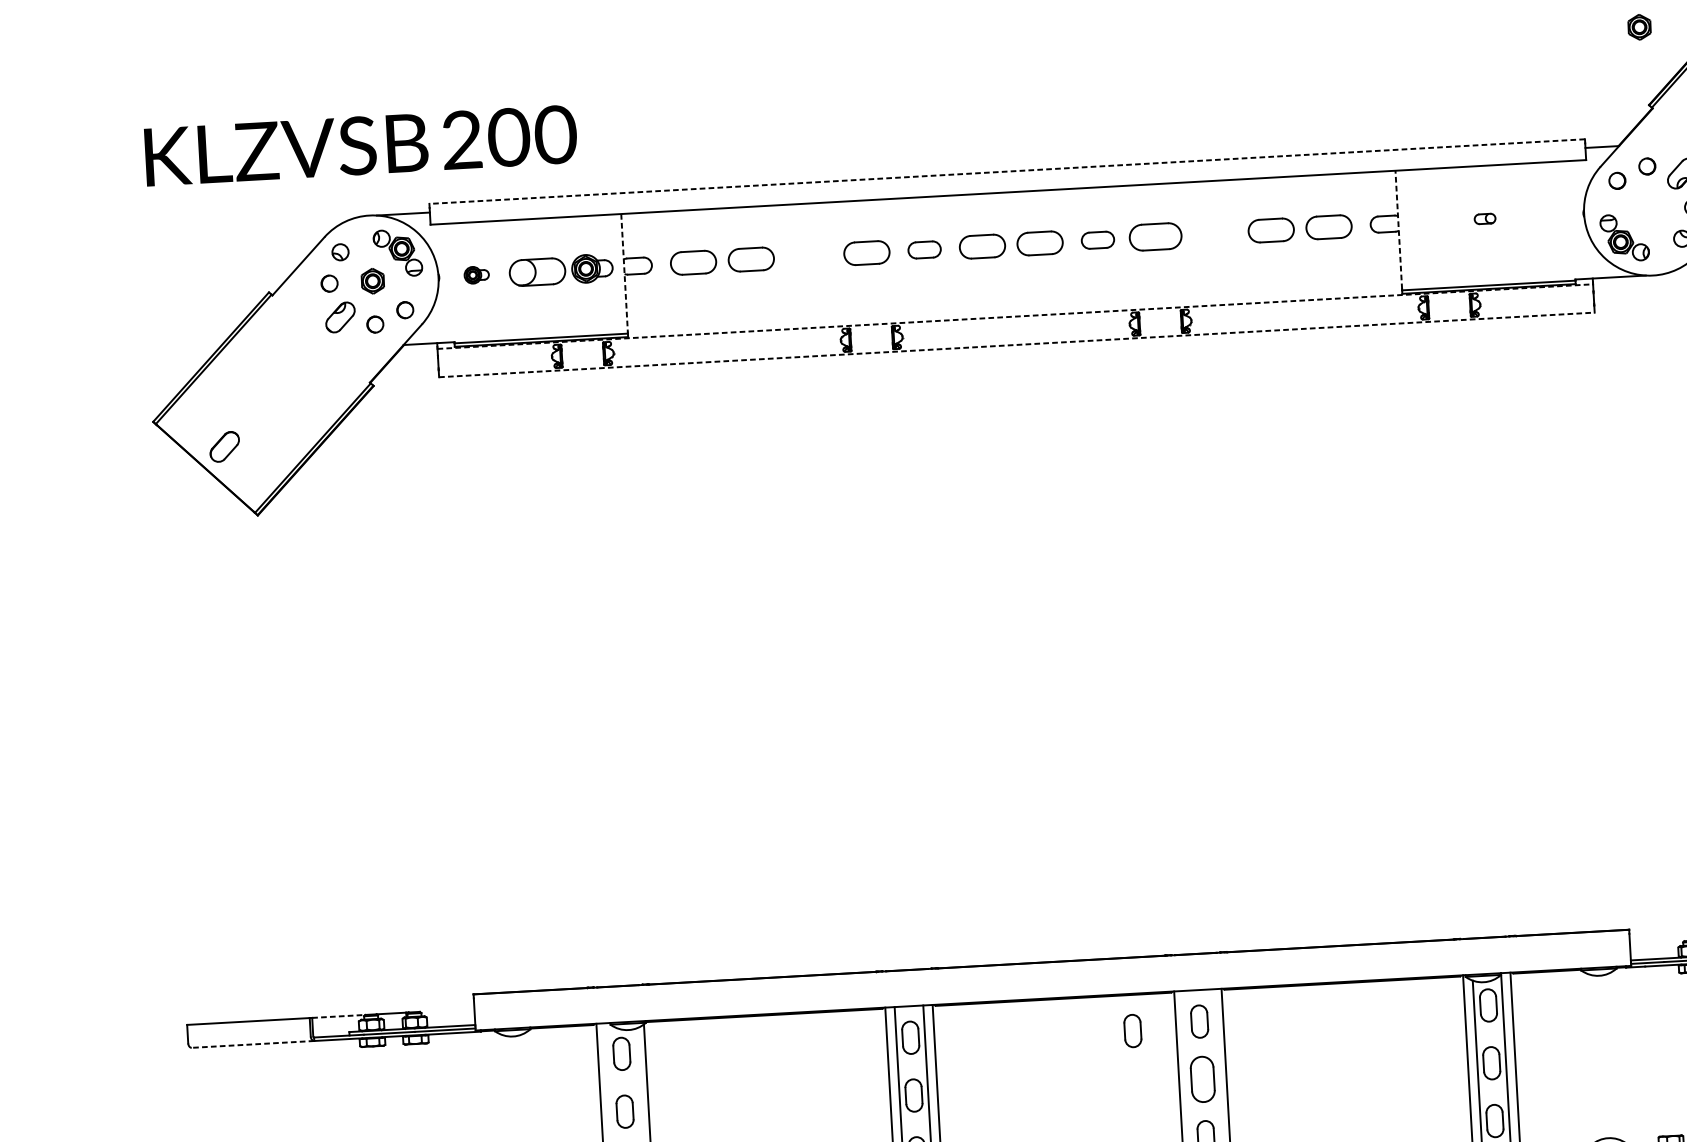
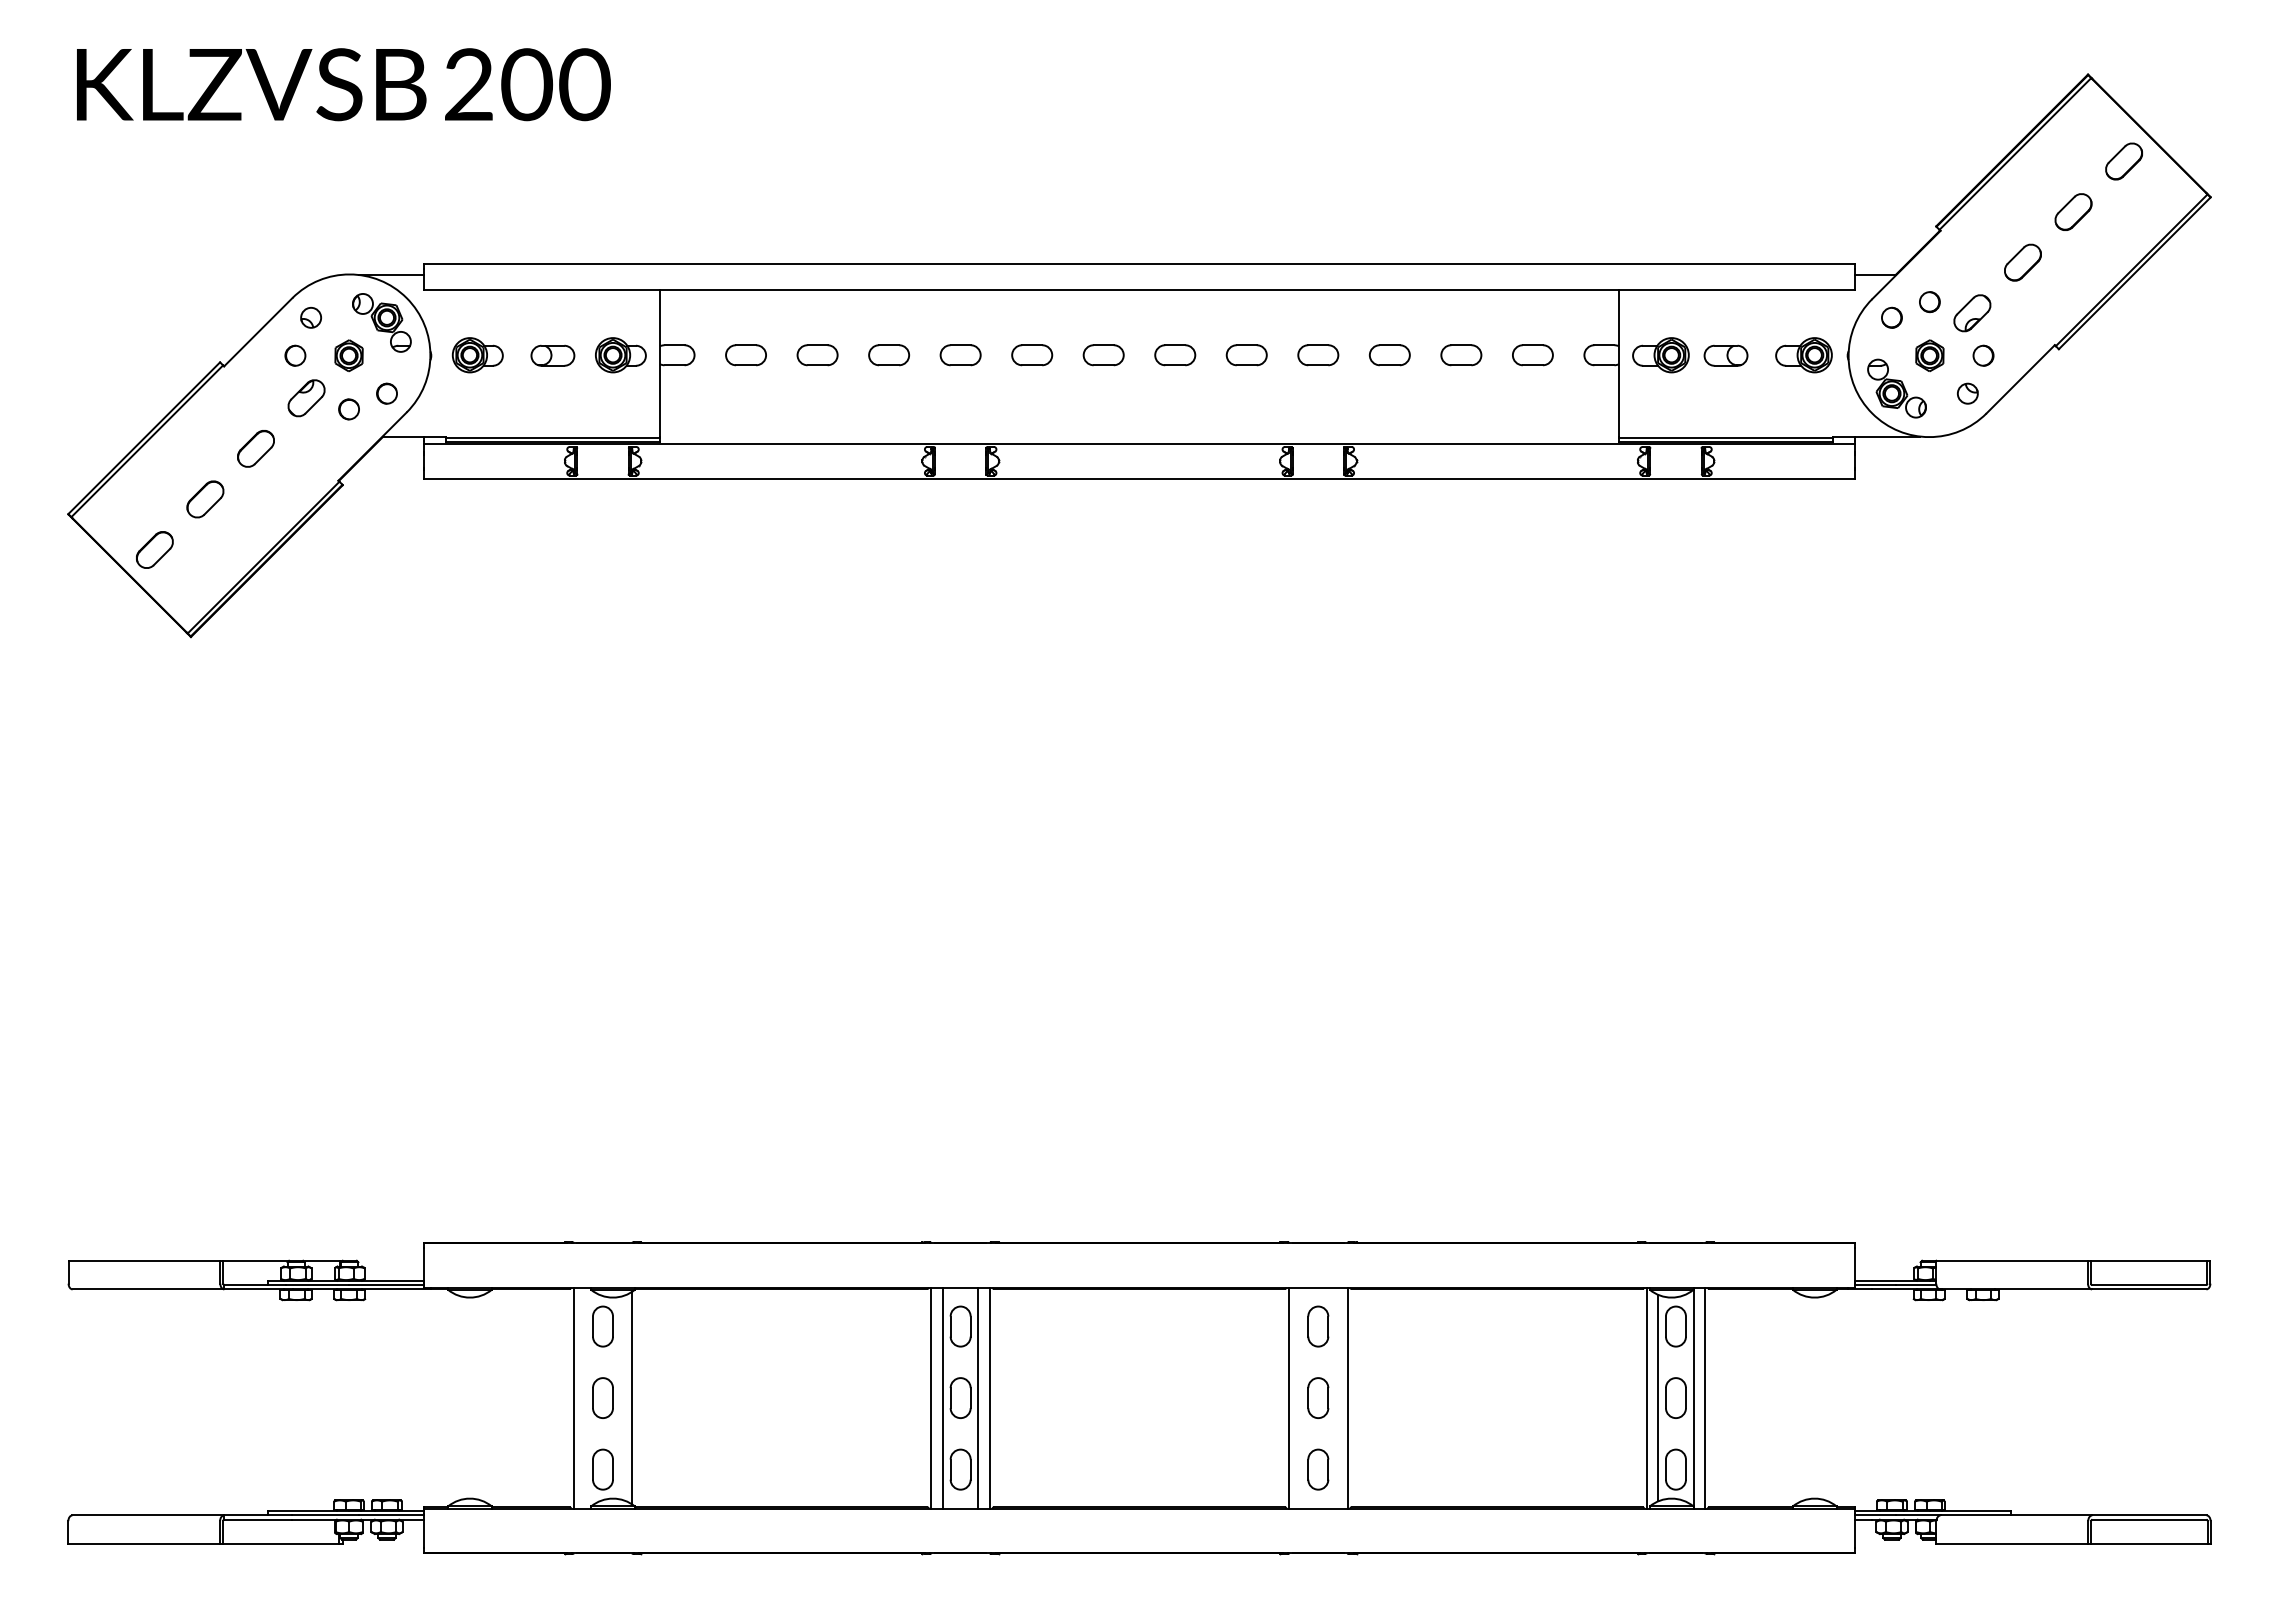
part: (1639, 27) -> (1929, 355), moved
text: (360, 145) -> (343, 84), moved
line: (1006, 171) -> (1138, 264), dashed -> solid
part: (1547, 215) -> (1803, 355), added
part: (1484, 218) -> (1725, 355), size x1.67
part: (1432, 221) -> (1660, 355), added
part: (1328, 227) -> (1532, 355), size x0.71
line: (1398, 229) -> (1618, 362), dashed -> solid
part: (1271, 230) -> (1461, 355), size x0.71
part: (1213, 234) -> (1389, 355), added
part: (1155, 237) -> (1318, 355), size x0.62
part: (1040, 243) -> (1175, 355), size x0.71
part: (982, 246) -> (1103, 355), size x0.71
part: (866, 253) -> (960, 355), size x0.71
part: (809, 256) -> (889, 355), added
part: (751, 259) -> (817, 355), size x0.71
part: (693, 263) -> (745, 355), size x0.71
part: (537, 271) -> (552, 355), size x0.62
line: (624, 273) -> (660, 363), dashed -> solid
part: (476, 275) -> (477, 355), size x1.67
line: (1015, 316) -> (1139, 443), dashed -> solid
line: (1016, 344) -> (1139, 478), dashed -> solid
part: (301, 360) -> (255, 448), added
part: (263, 403) -> (205, 499), added
line: (338, 1016) -> (256, 1260), dashed -> solid
part: (1133, 1030) -> (1235, 1333), removed
line: (253, 1044) -> (148, 1289), dashed -> solid
part: (1202, 1078) -> (1318, 1397), size x0.71

